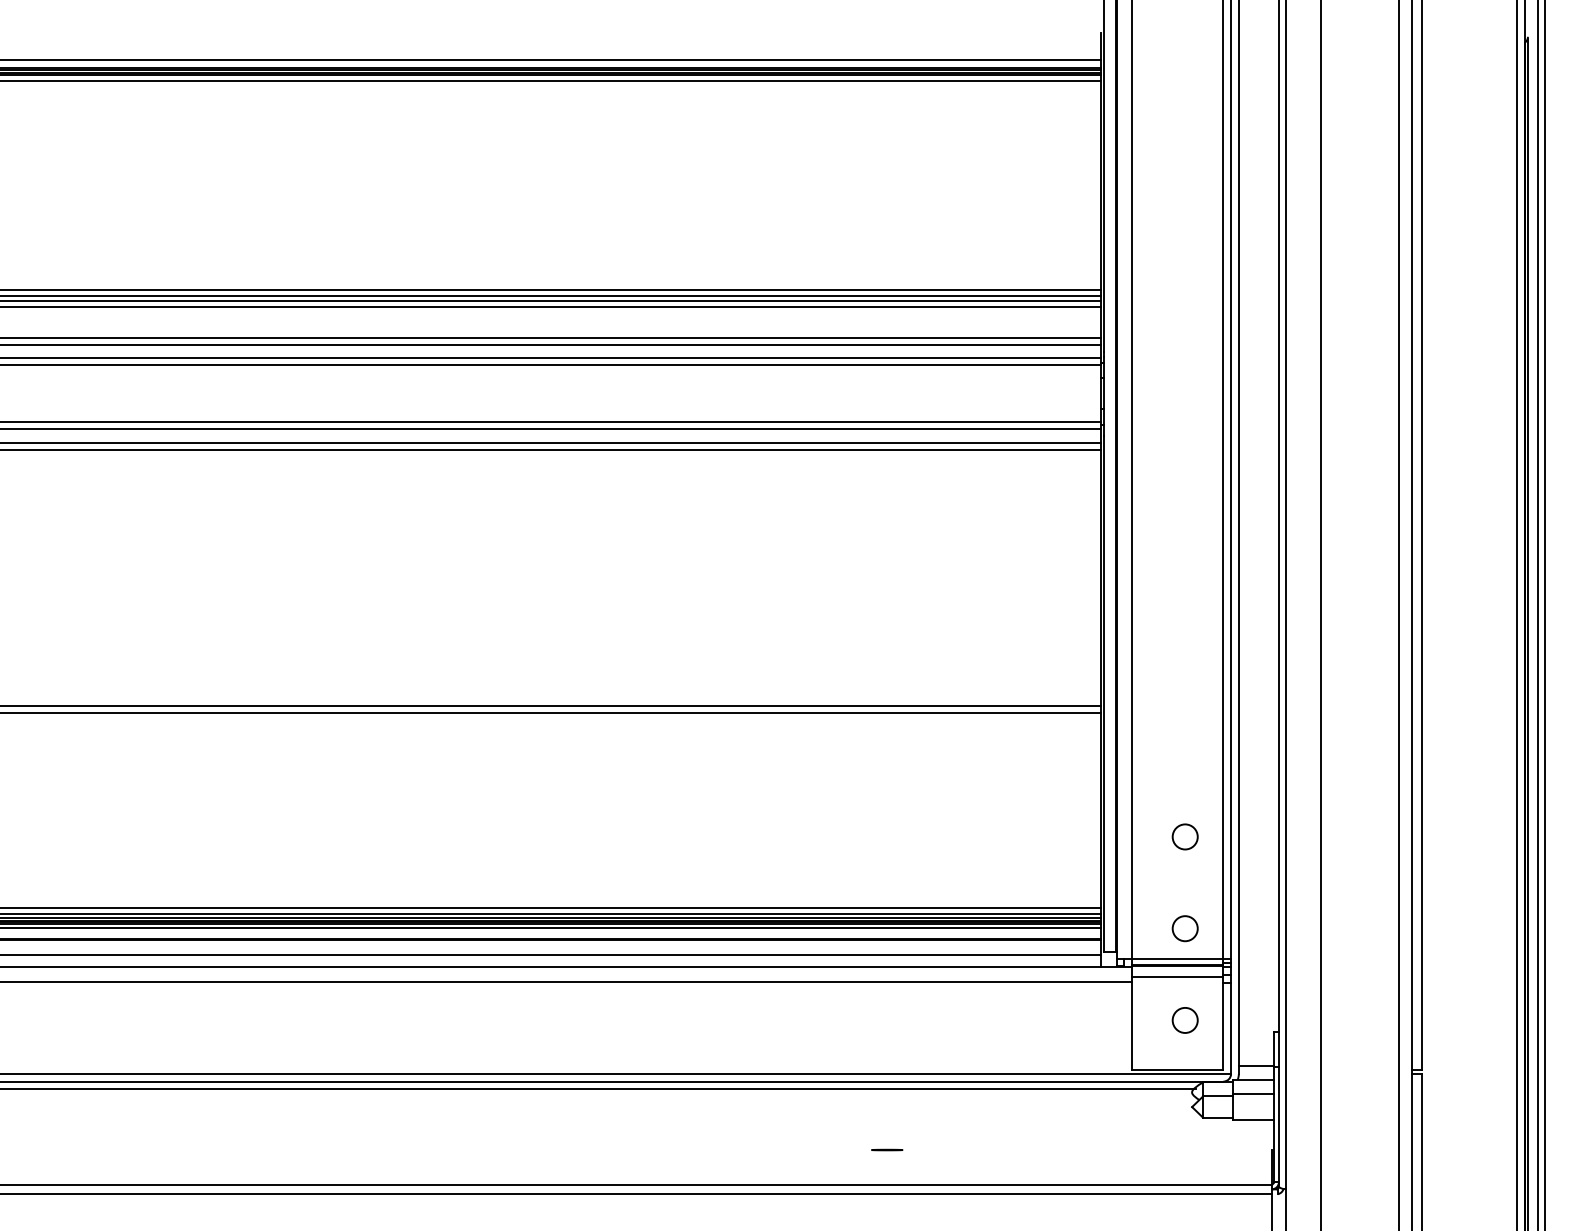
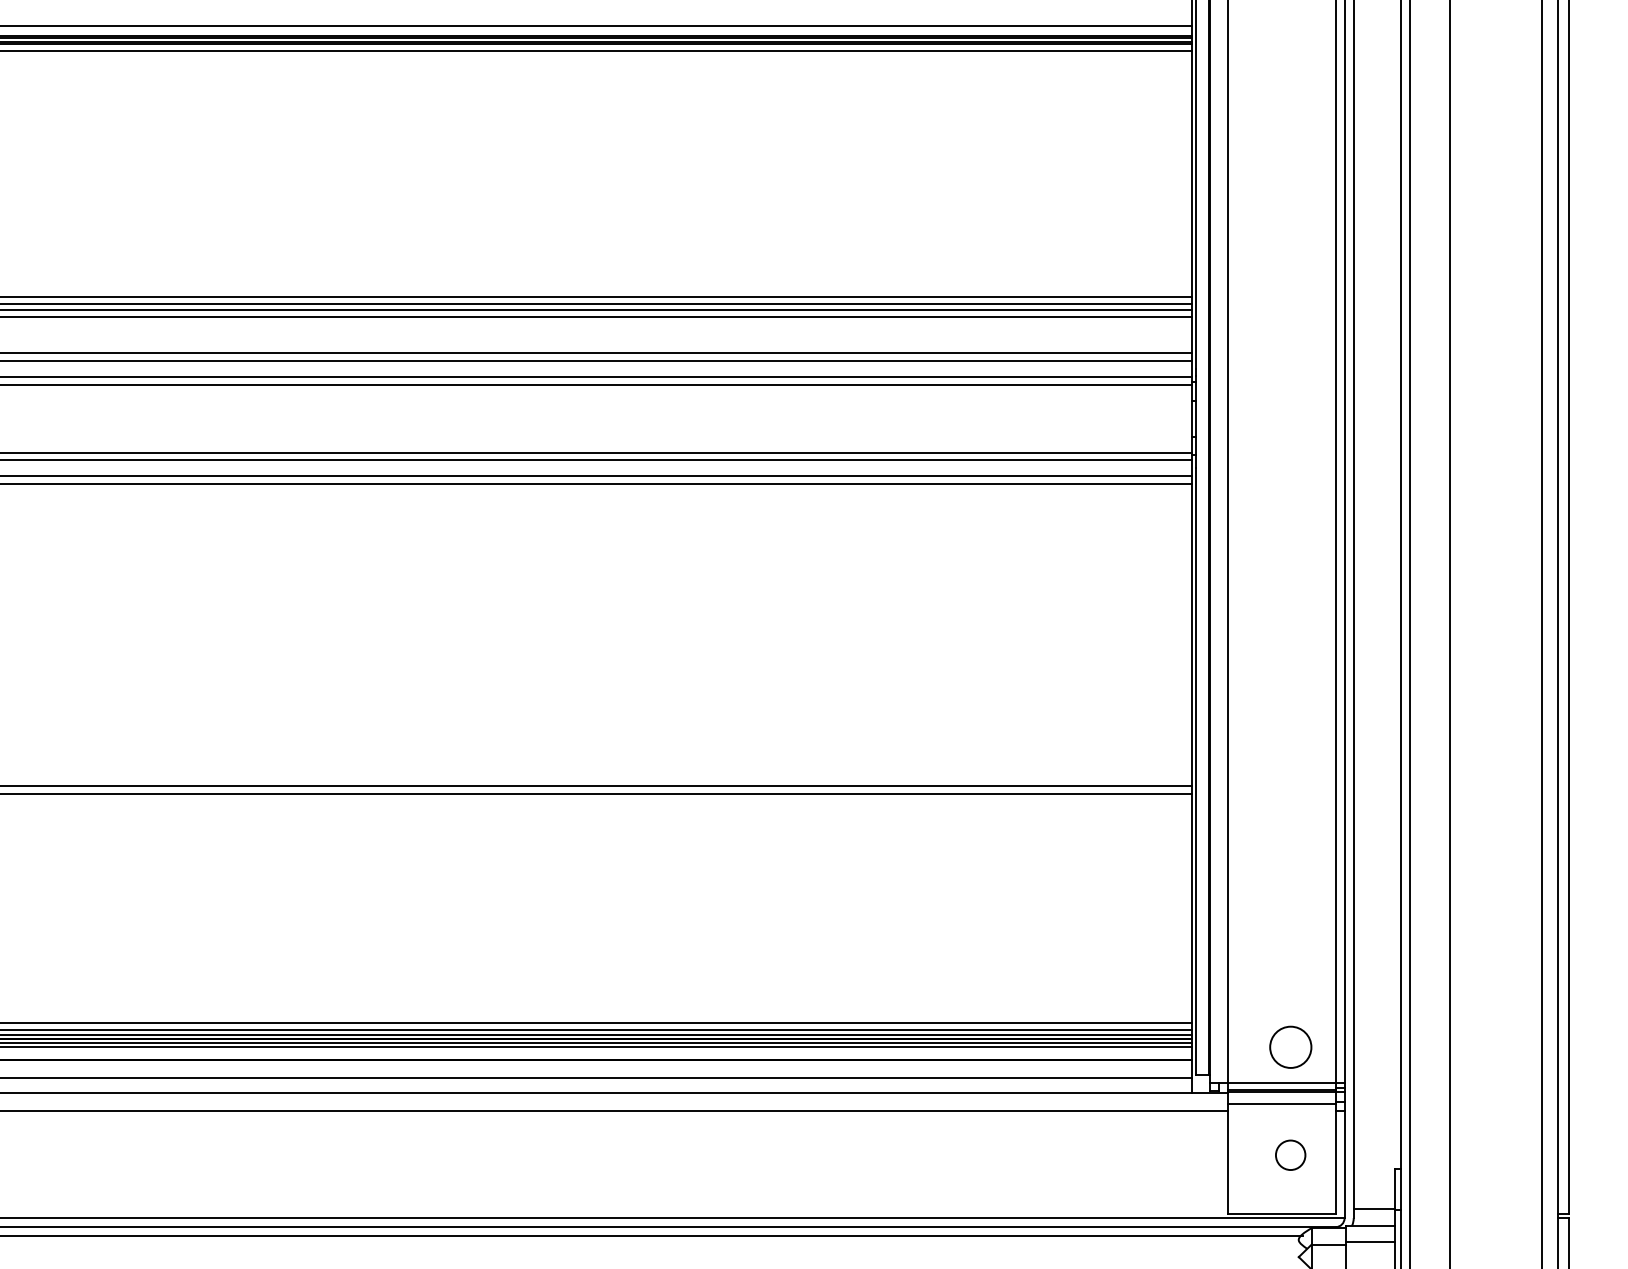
circle: (1184, 836) -> (1289, 939), removed
circle: (1184, 928) -> (1289, 1047), size x1.4

